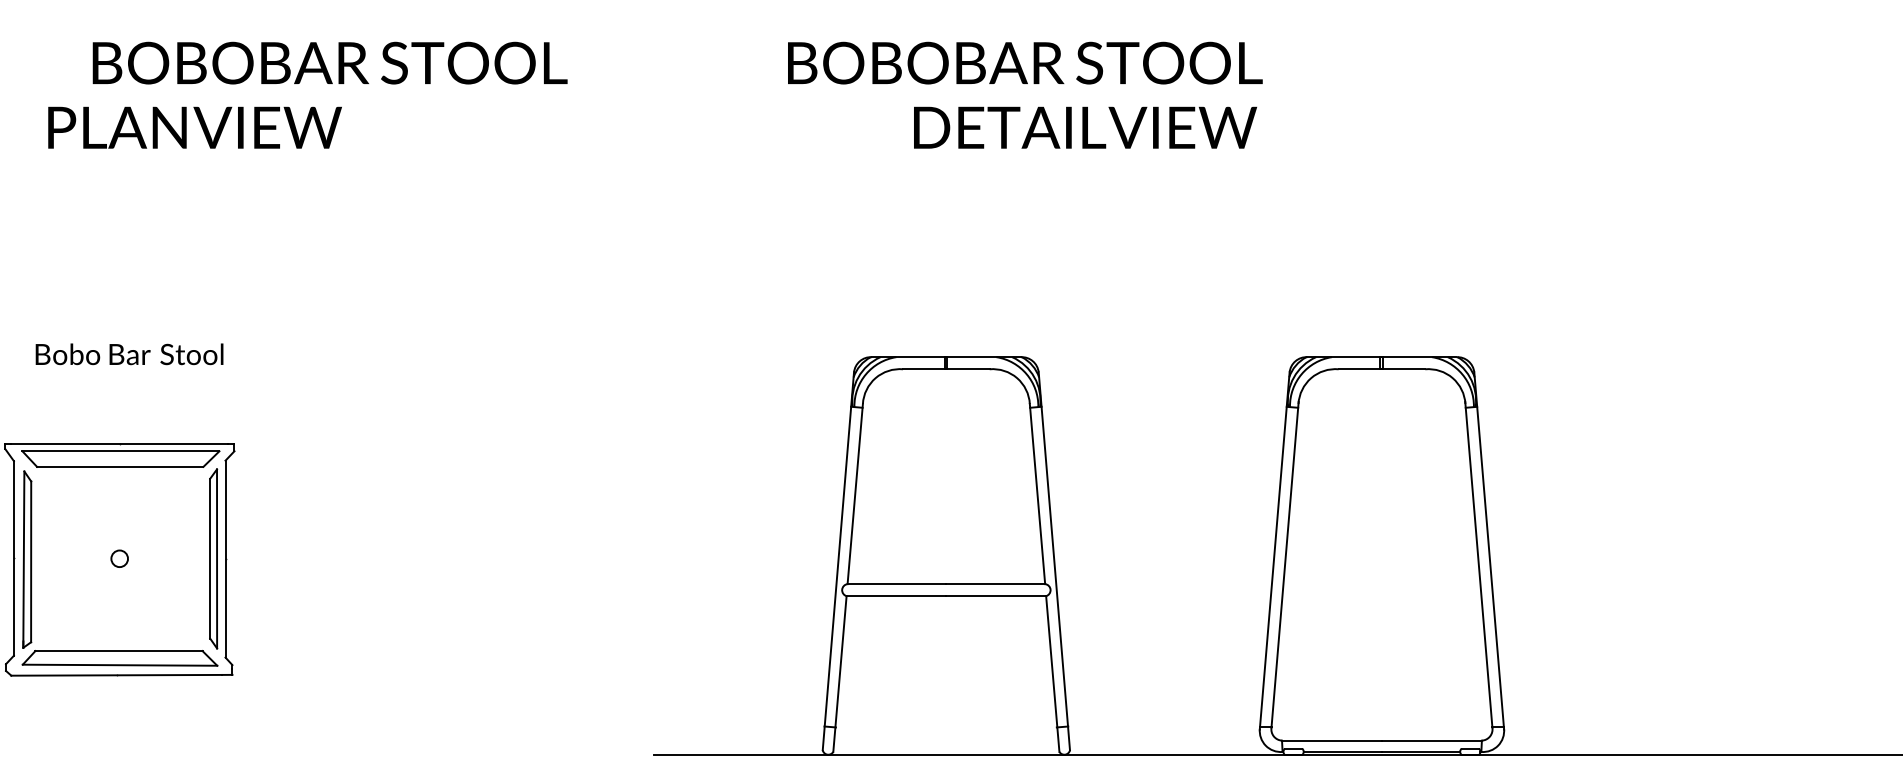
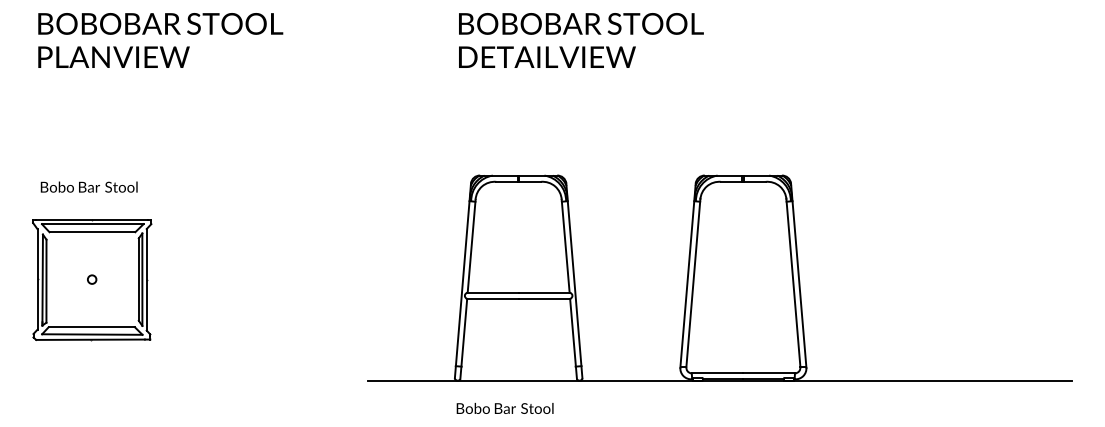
text: (329, 62) -> (160, 23), moved
text: (1025, 62) -> (581, 23), moved
text: (194, 126) -> (113, 56), moved
text: (1085, 126) -> (547, 56), moved
text: (128, 353) -> (88, 186), moved

